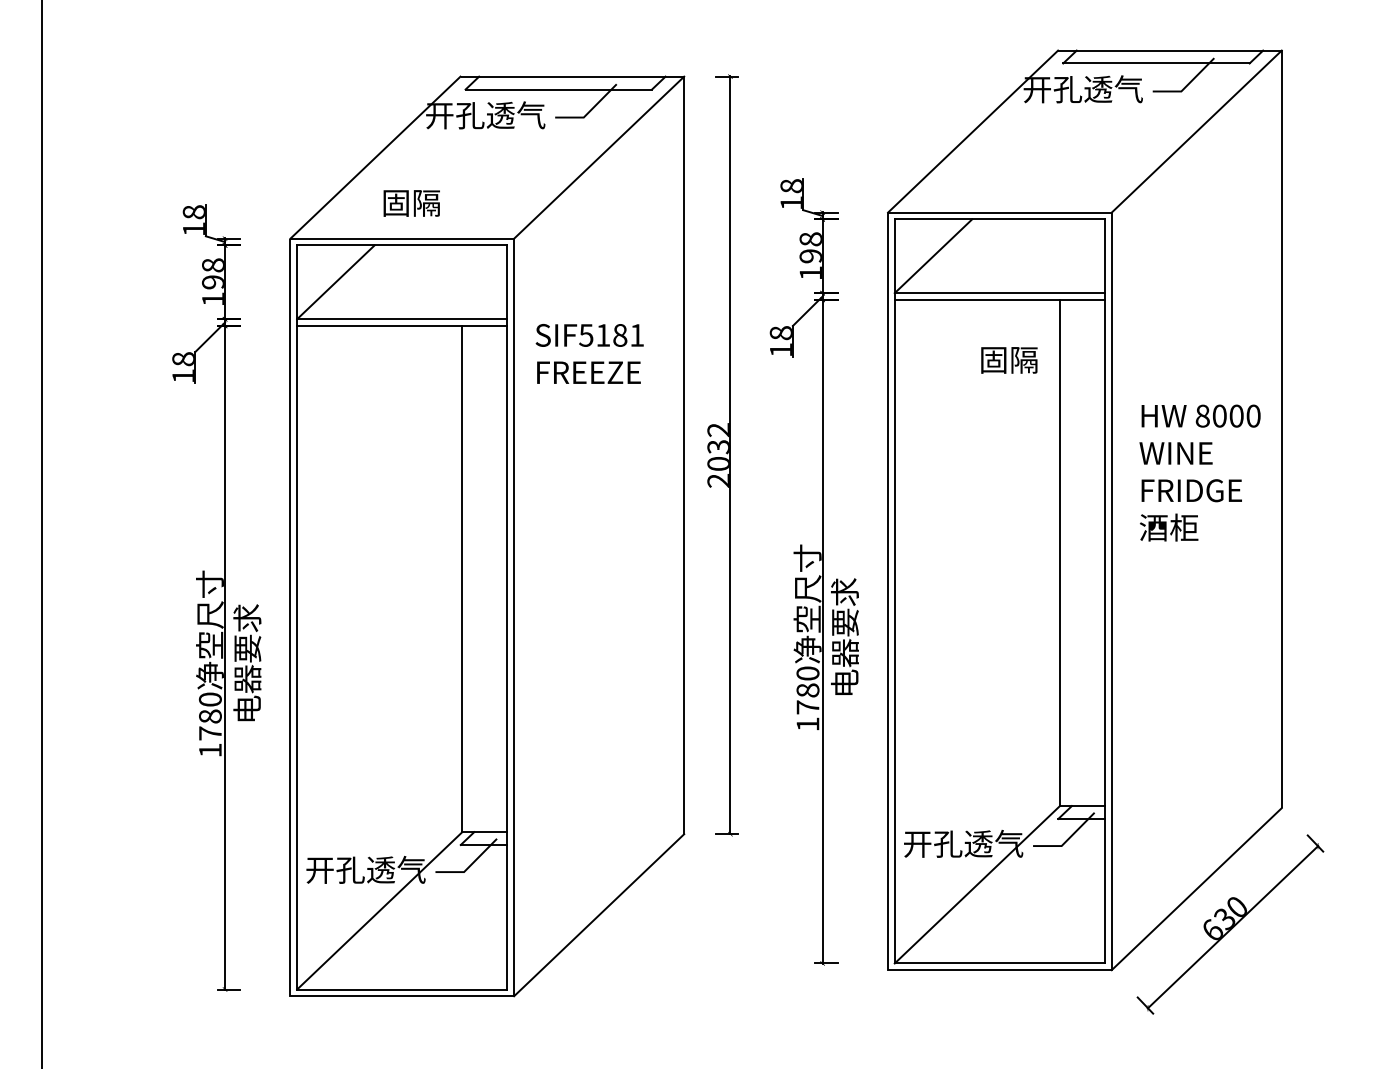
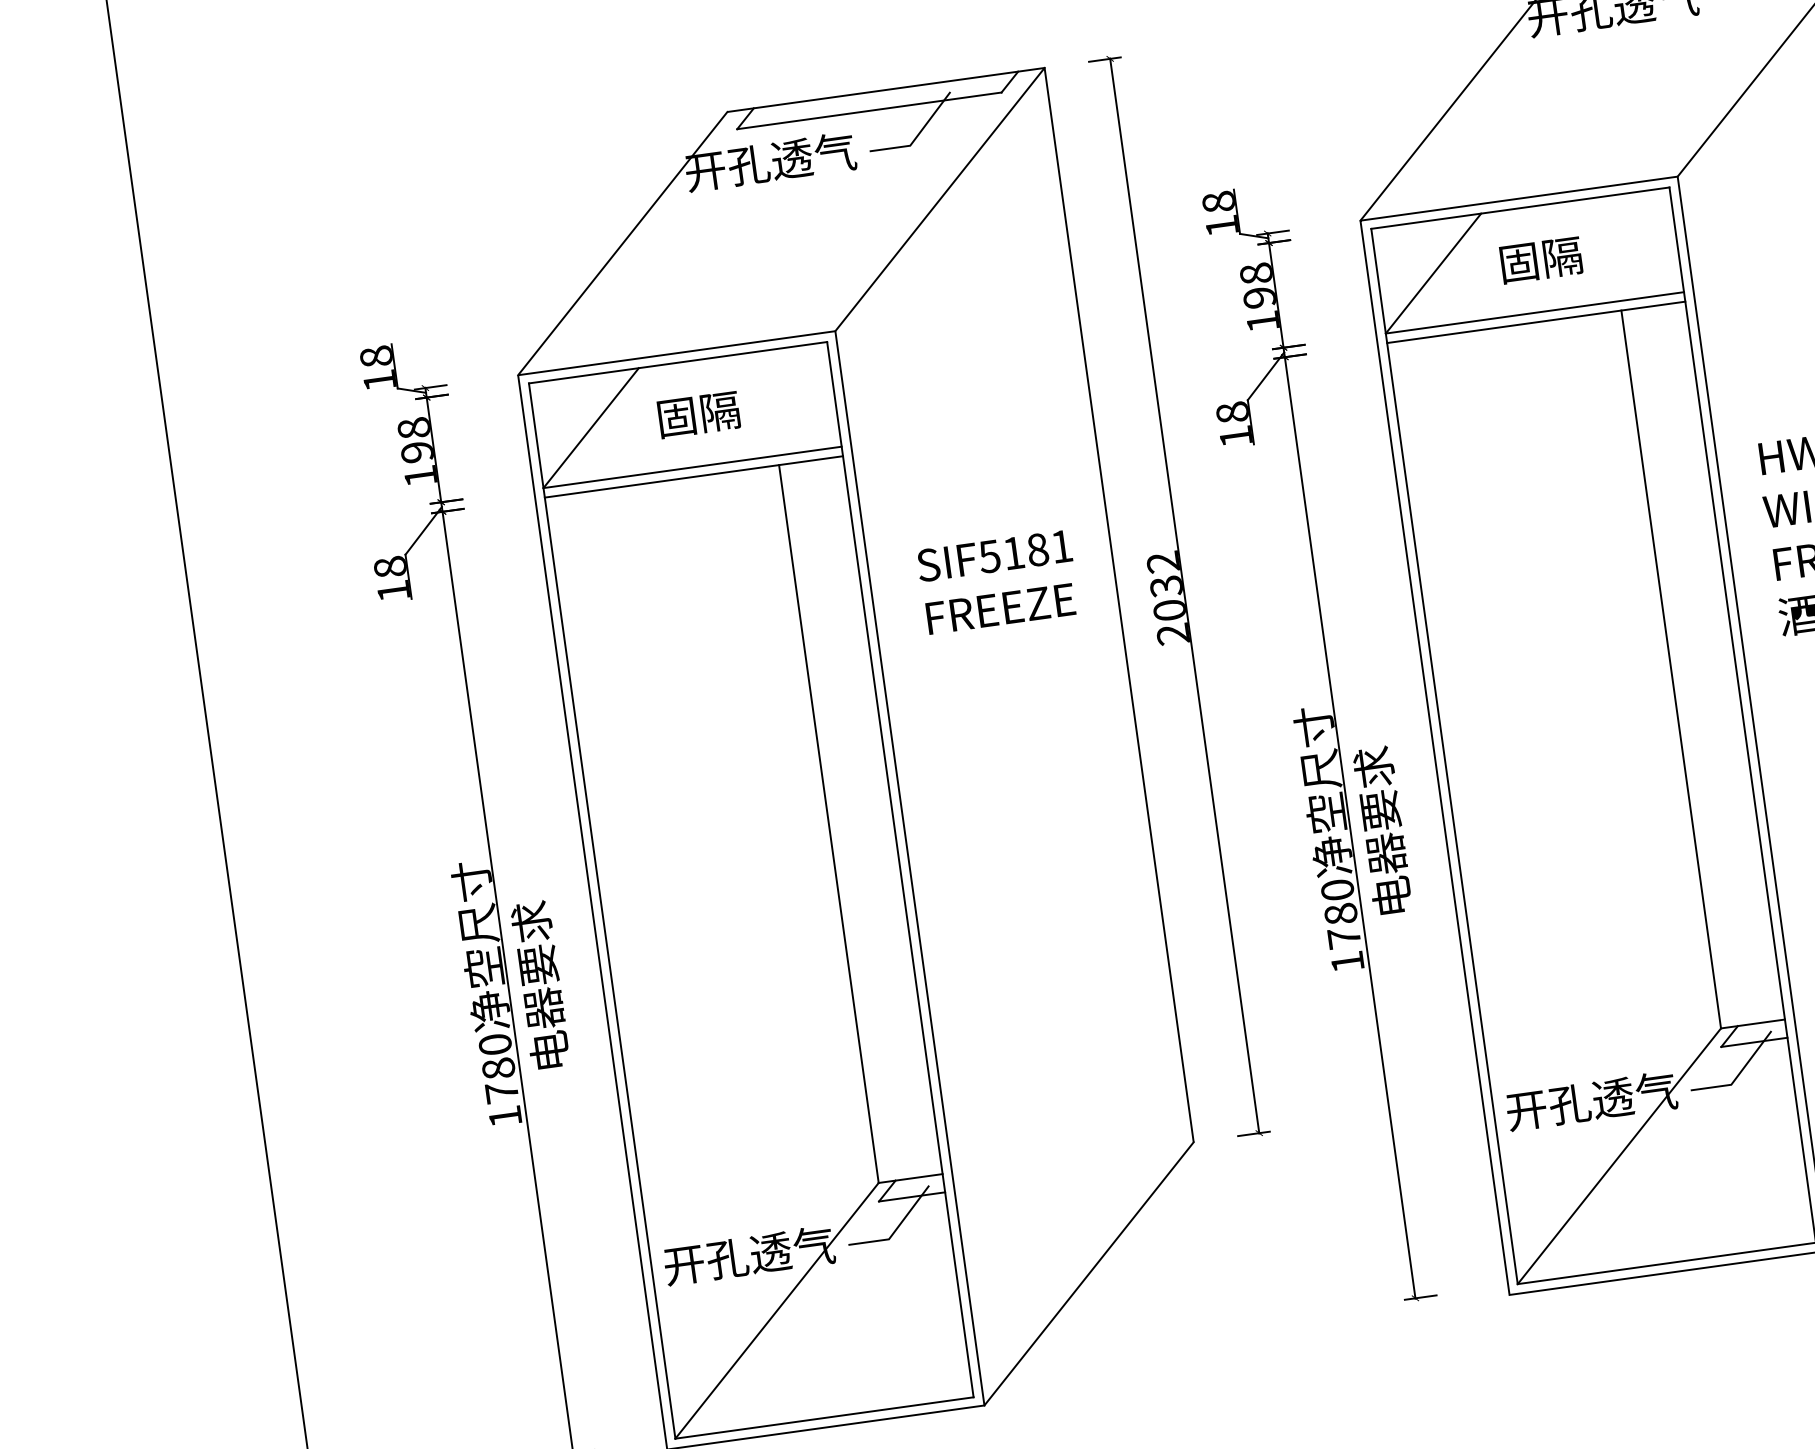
text: (411, 203) -> (698, 414), moved
text: (589, 353) -> (997, 581), moved
text: (1009, 360) -> (1541, 260), moved

